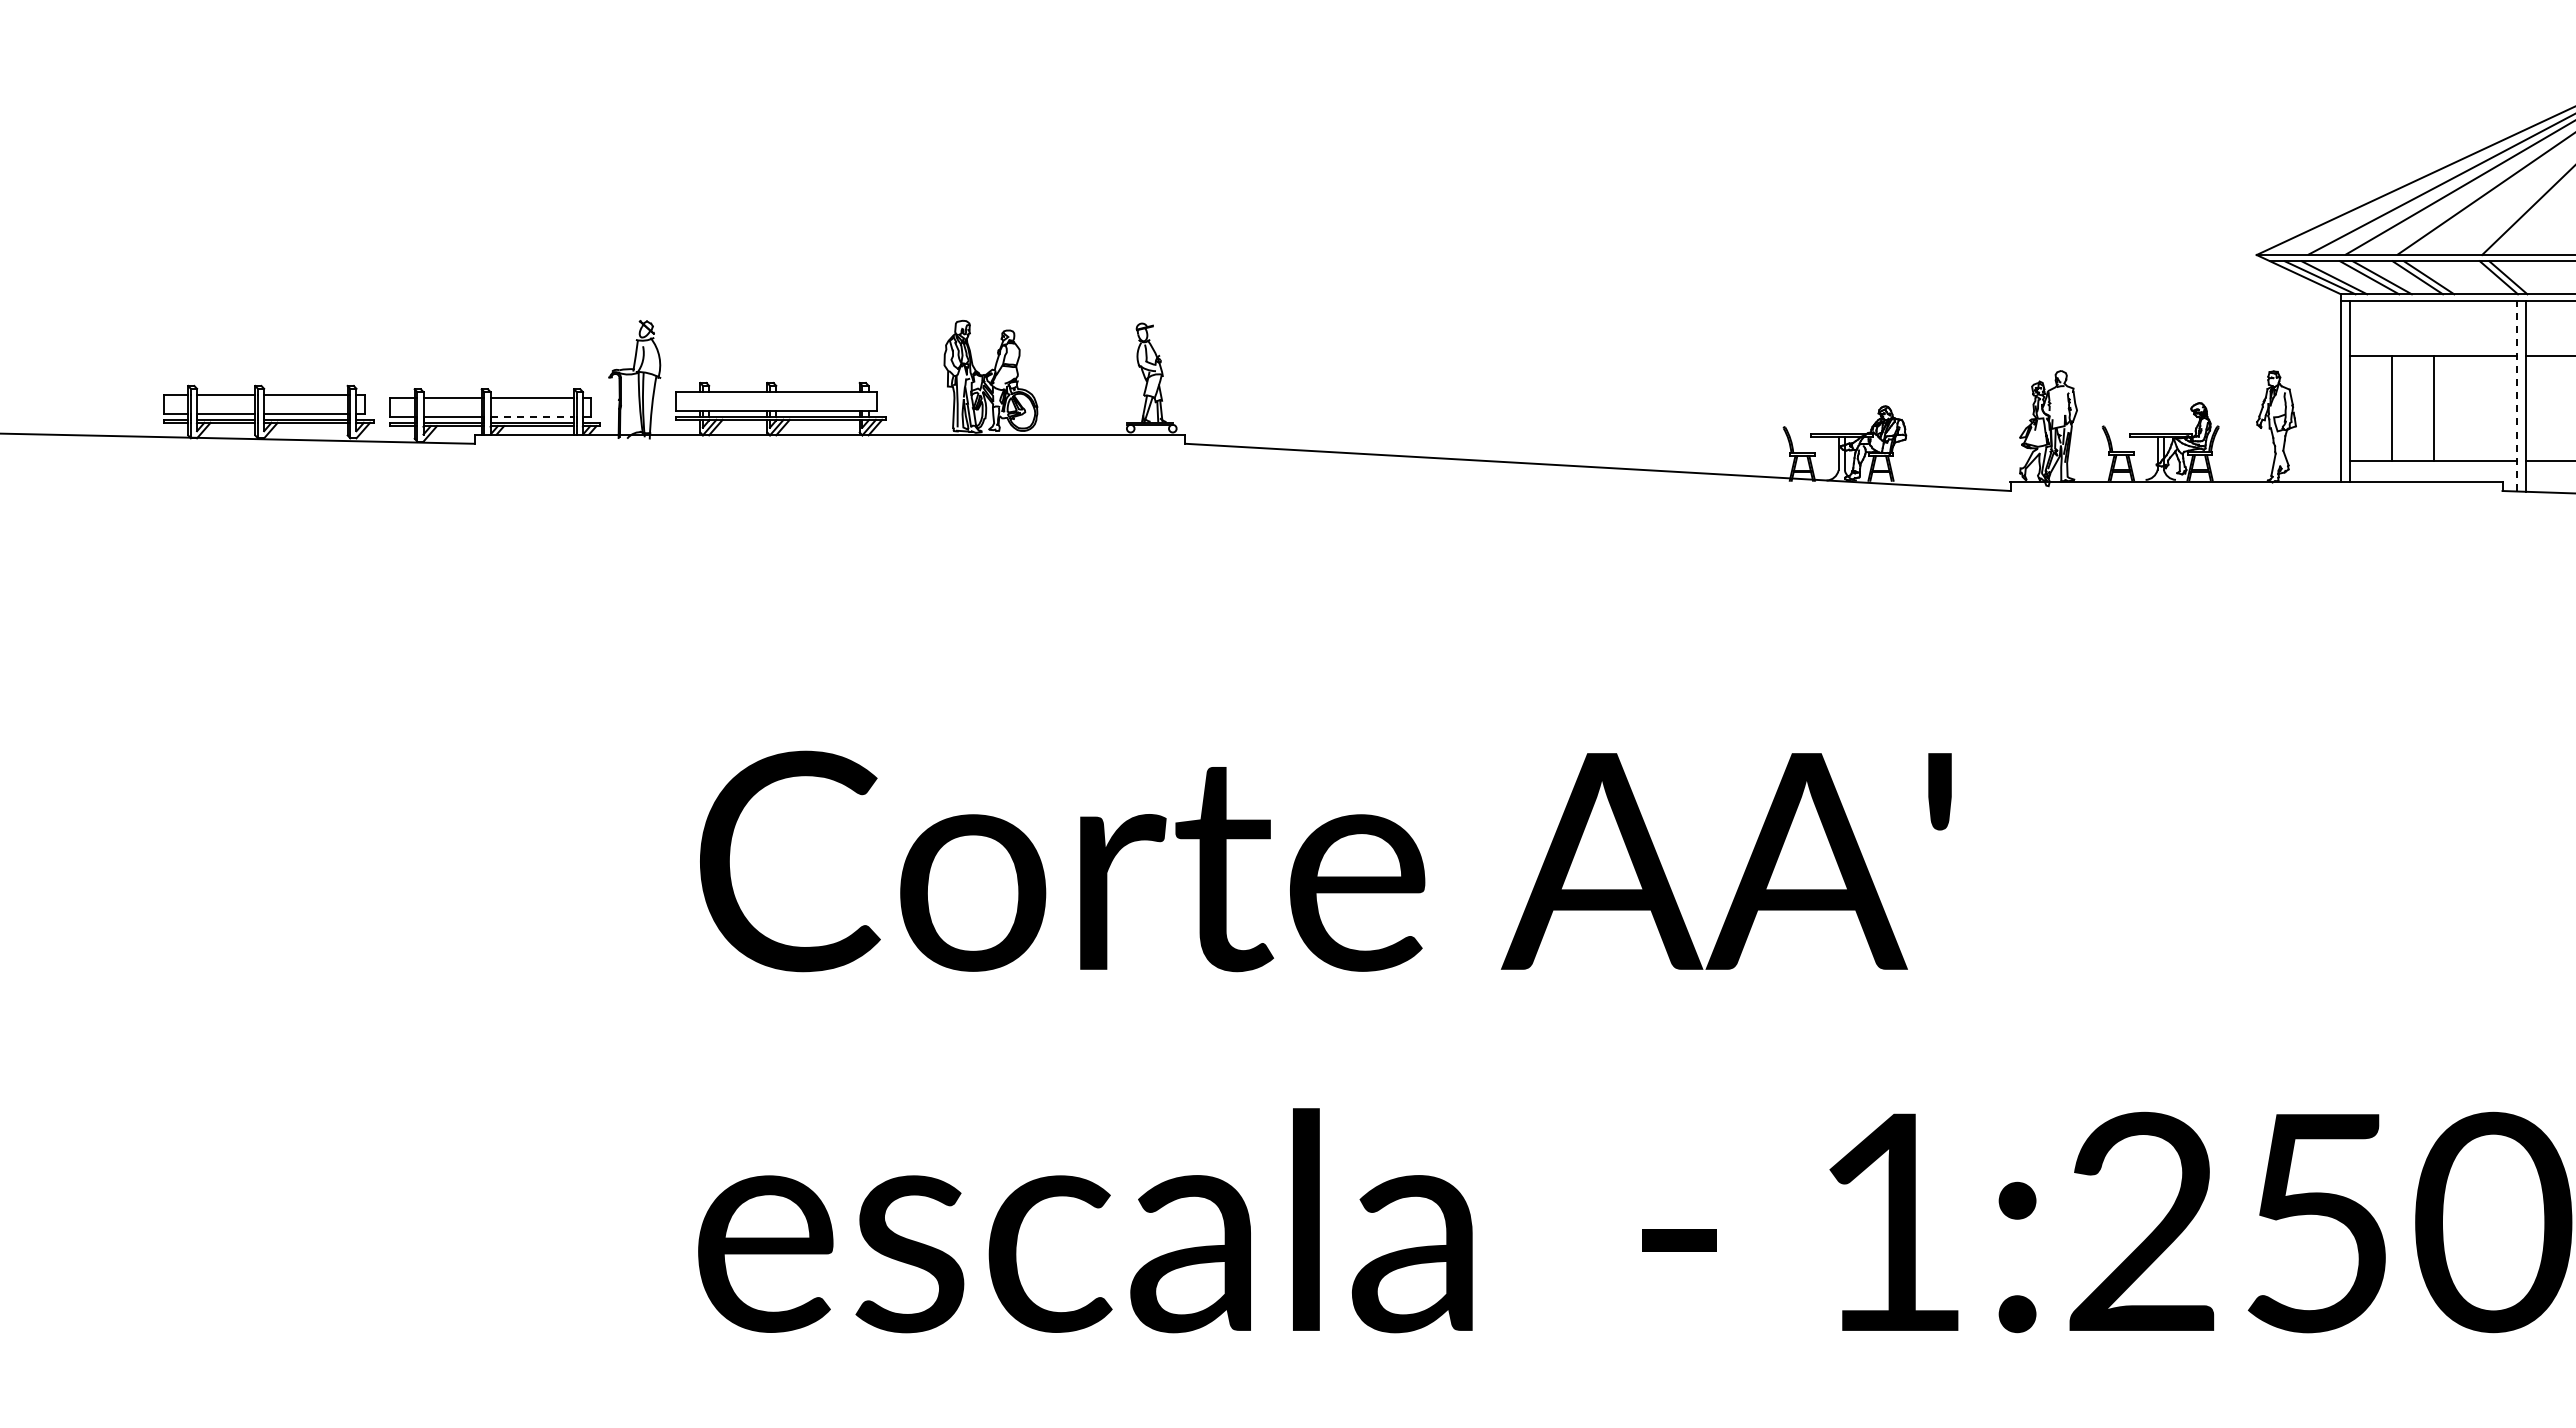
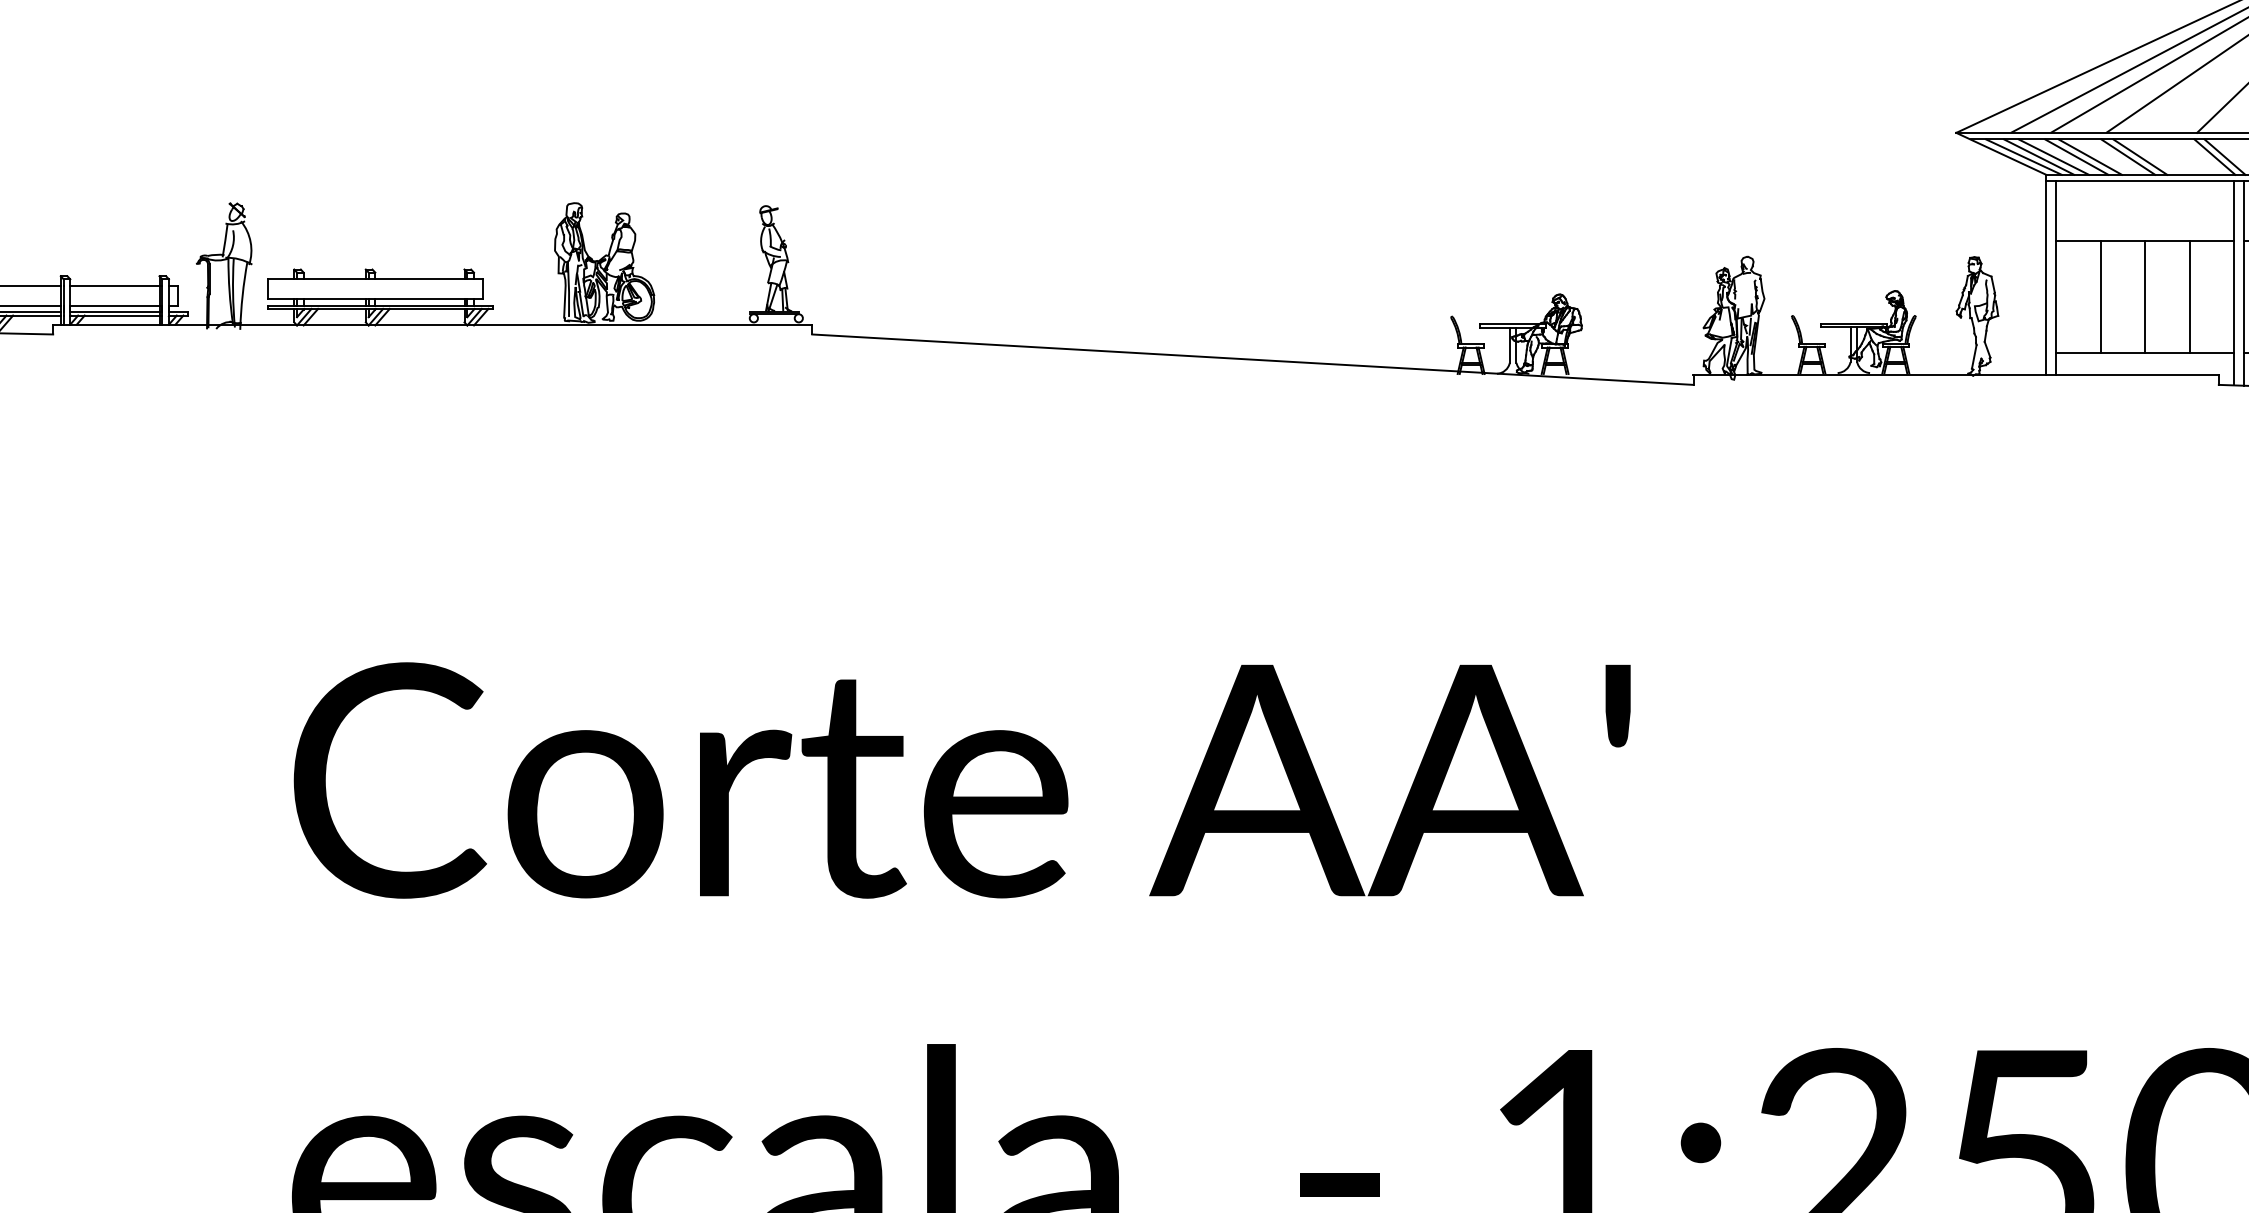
line: (2347, 277) -> (2053, 156), added
line: (2516, 395) -> (2233, 282), dashed -> solid
line: (2475, 408) -> (2189, 296), added
line: (532, 416) -> (115, 305), dashed -> solid

